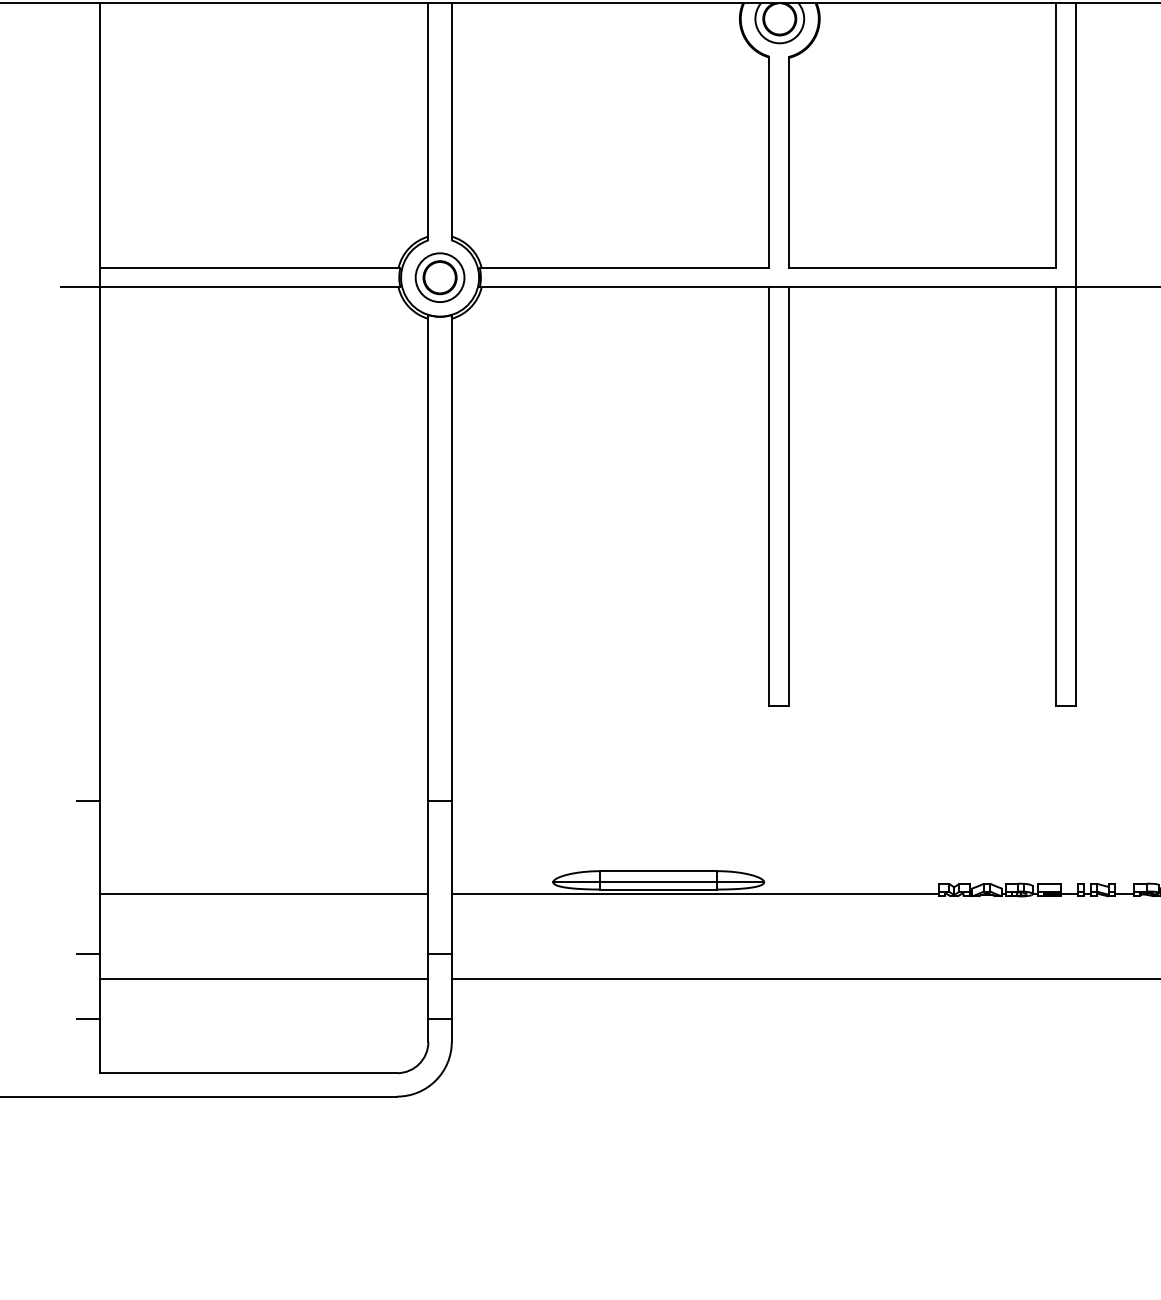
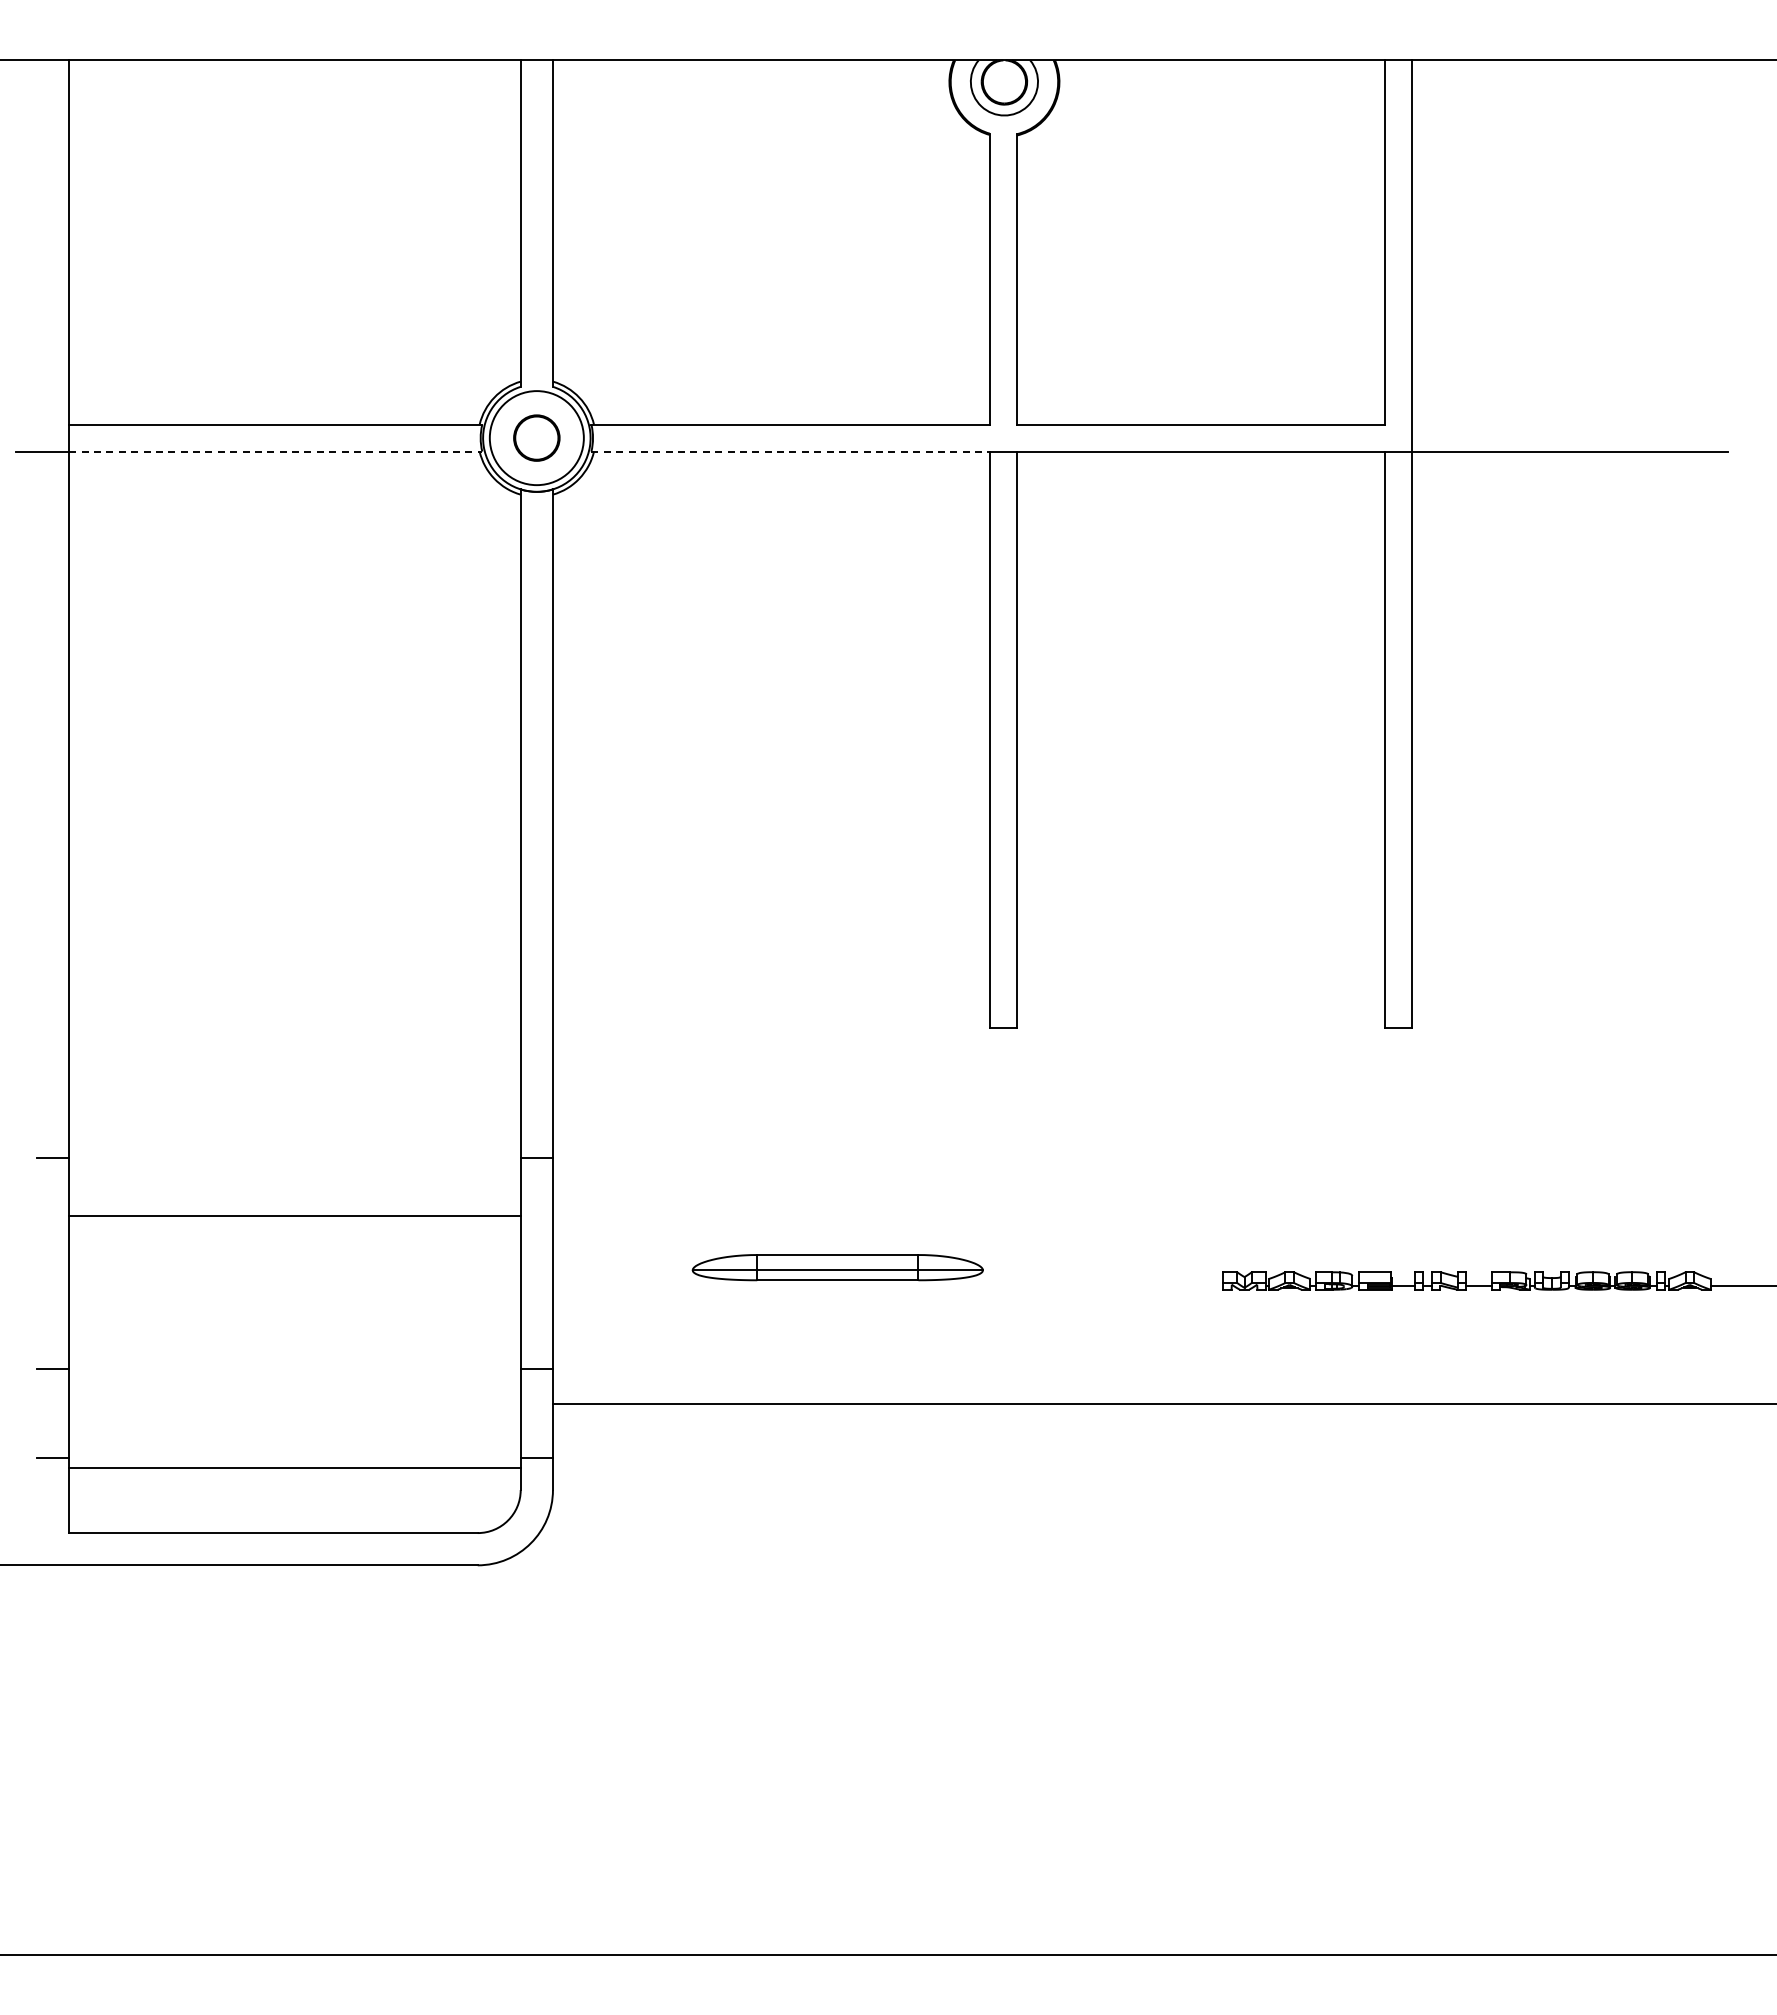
circle: (439, 277) -> (536, 437), size x1.4
line: (250, 287) -> (275, 451), solid -> dashed
line: (625, 287) -> (791, 451), solid -> dashed
line: (264, 893) -> (294, 1215), moved
line: (694, 893) -> (887, 1285), removed
line: (264, 979) -> (294, 1468), moved

